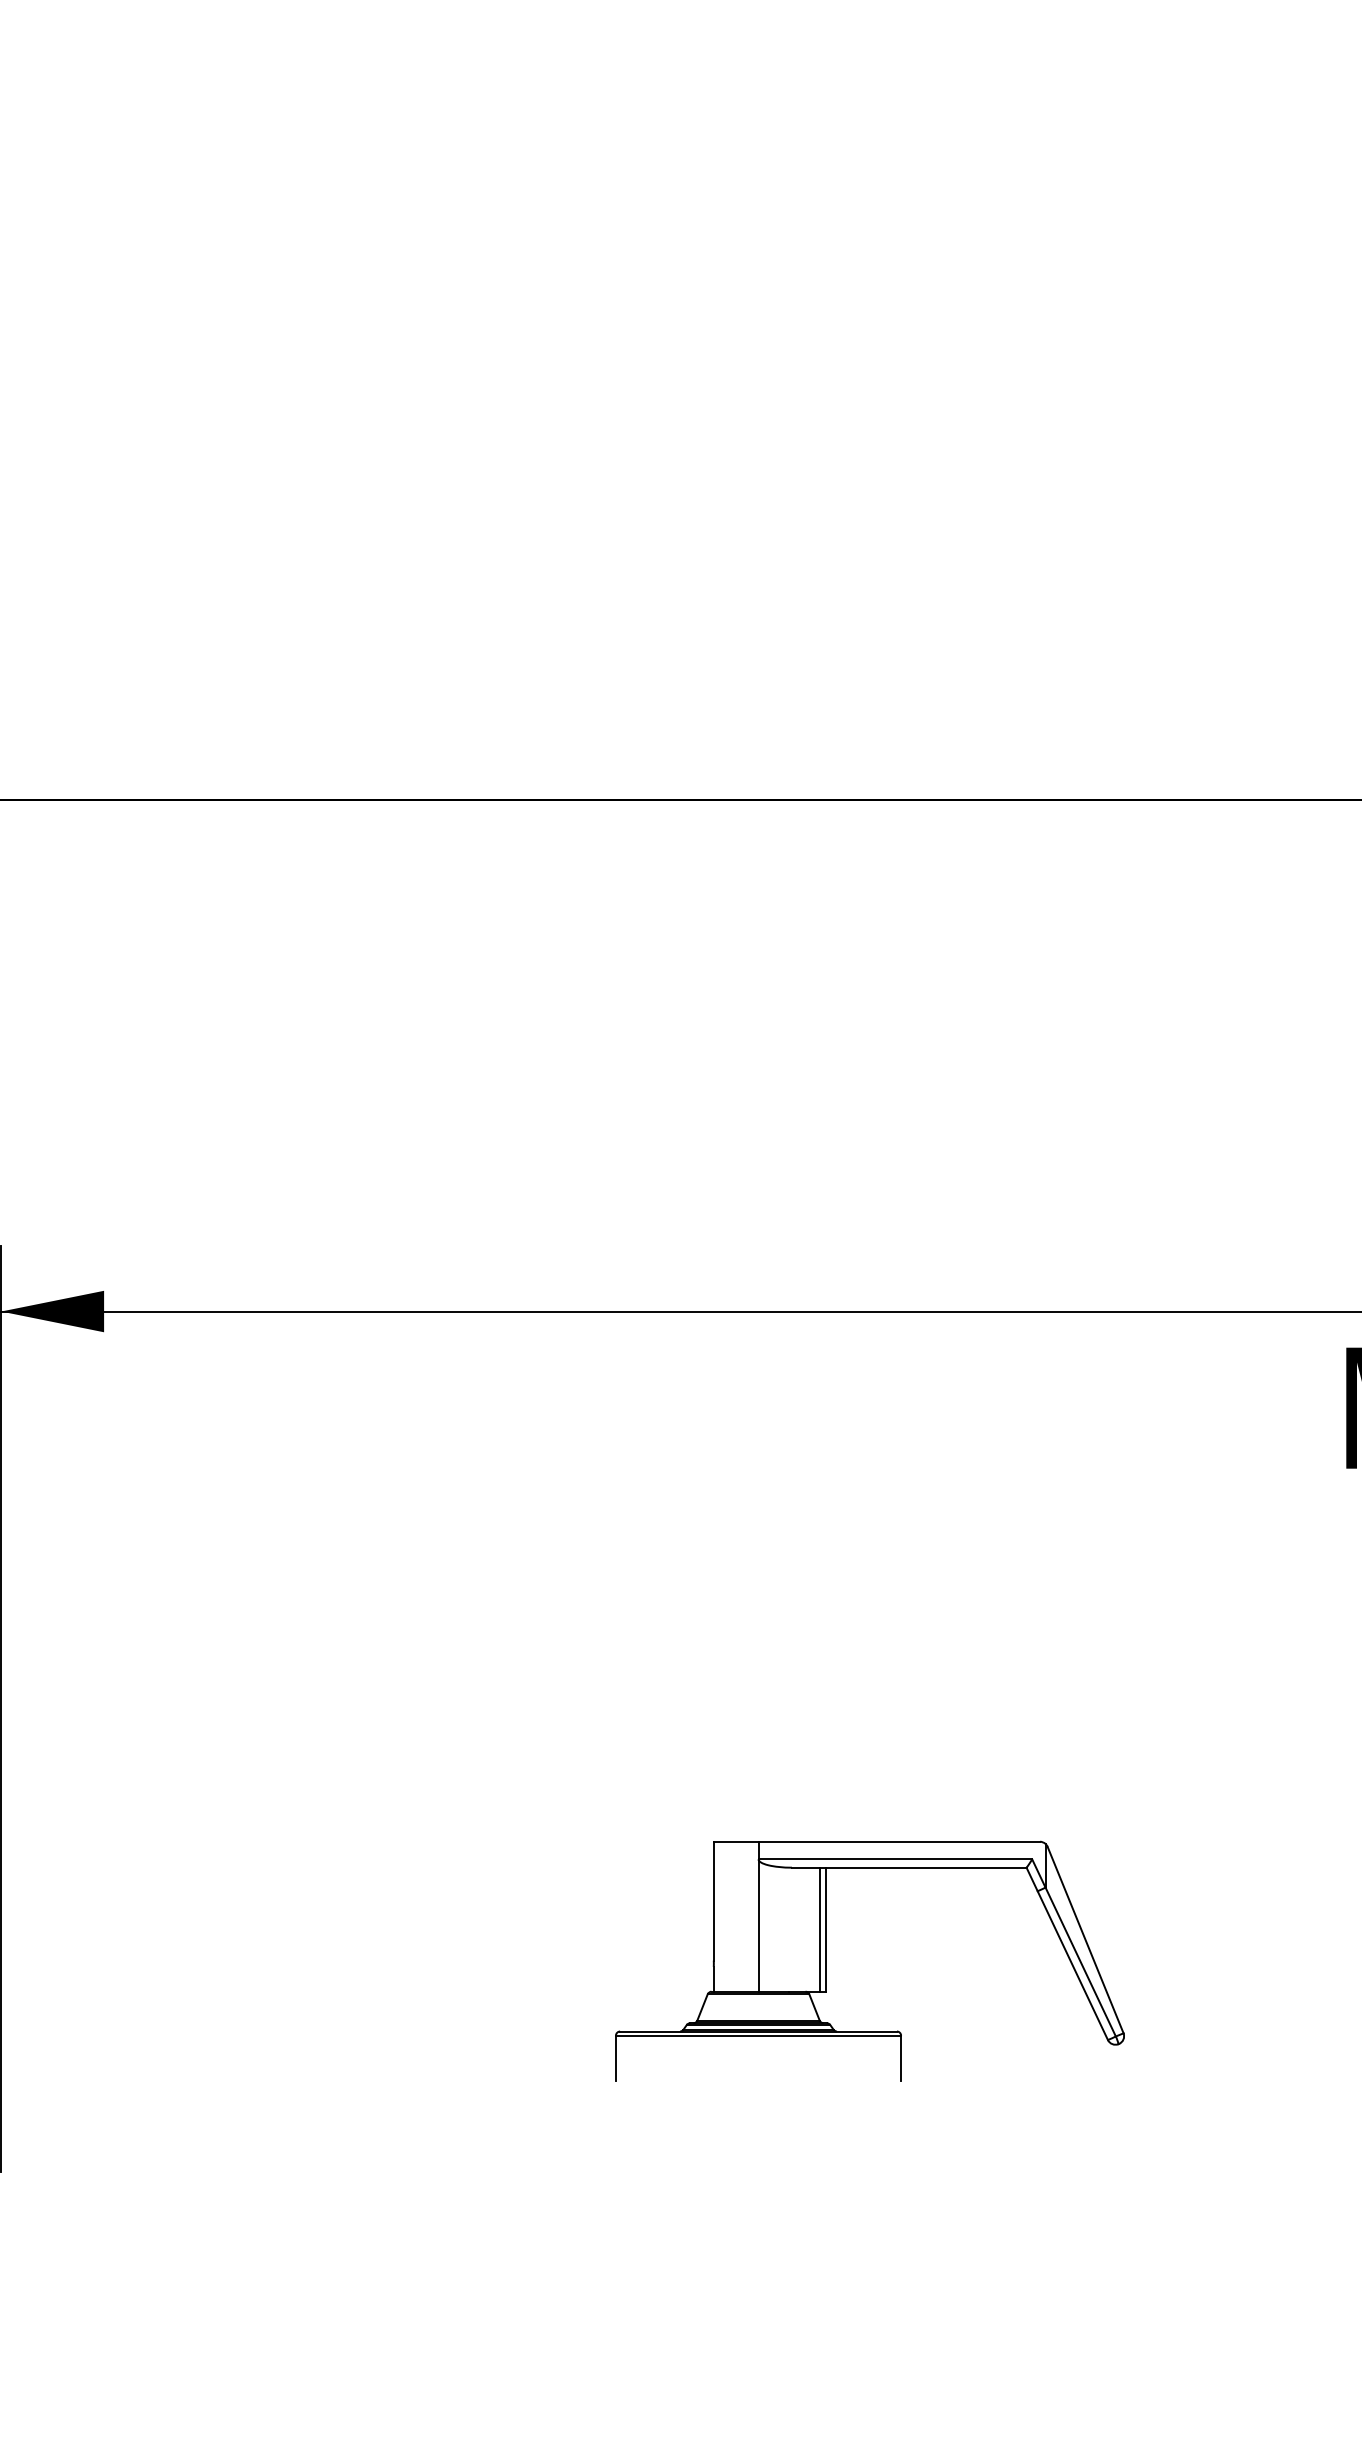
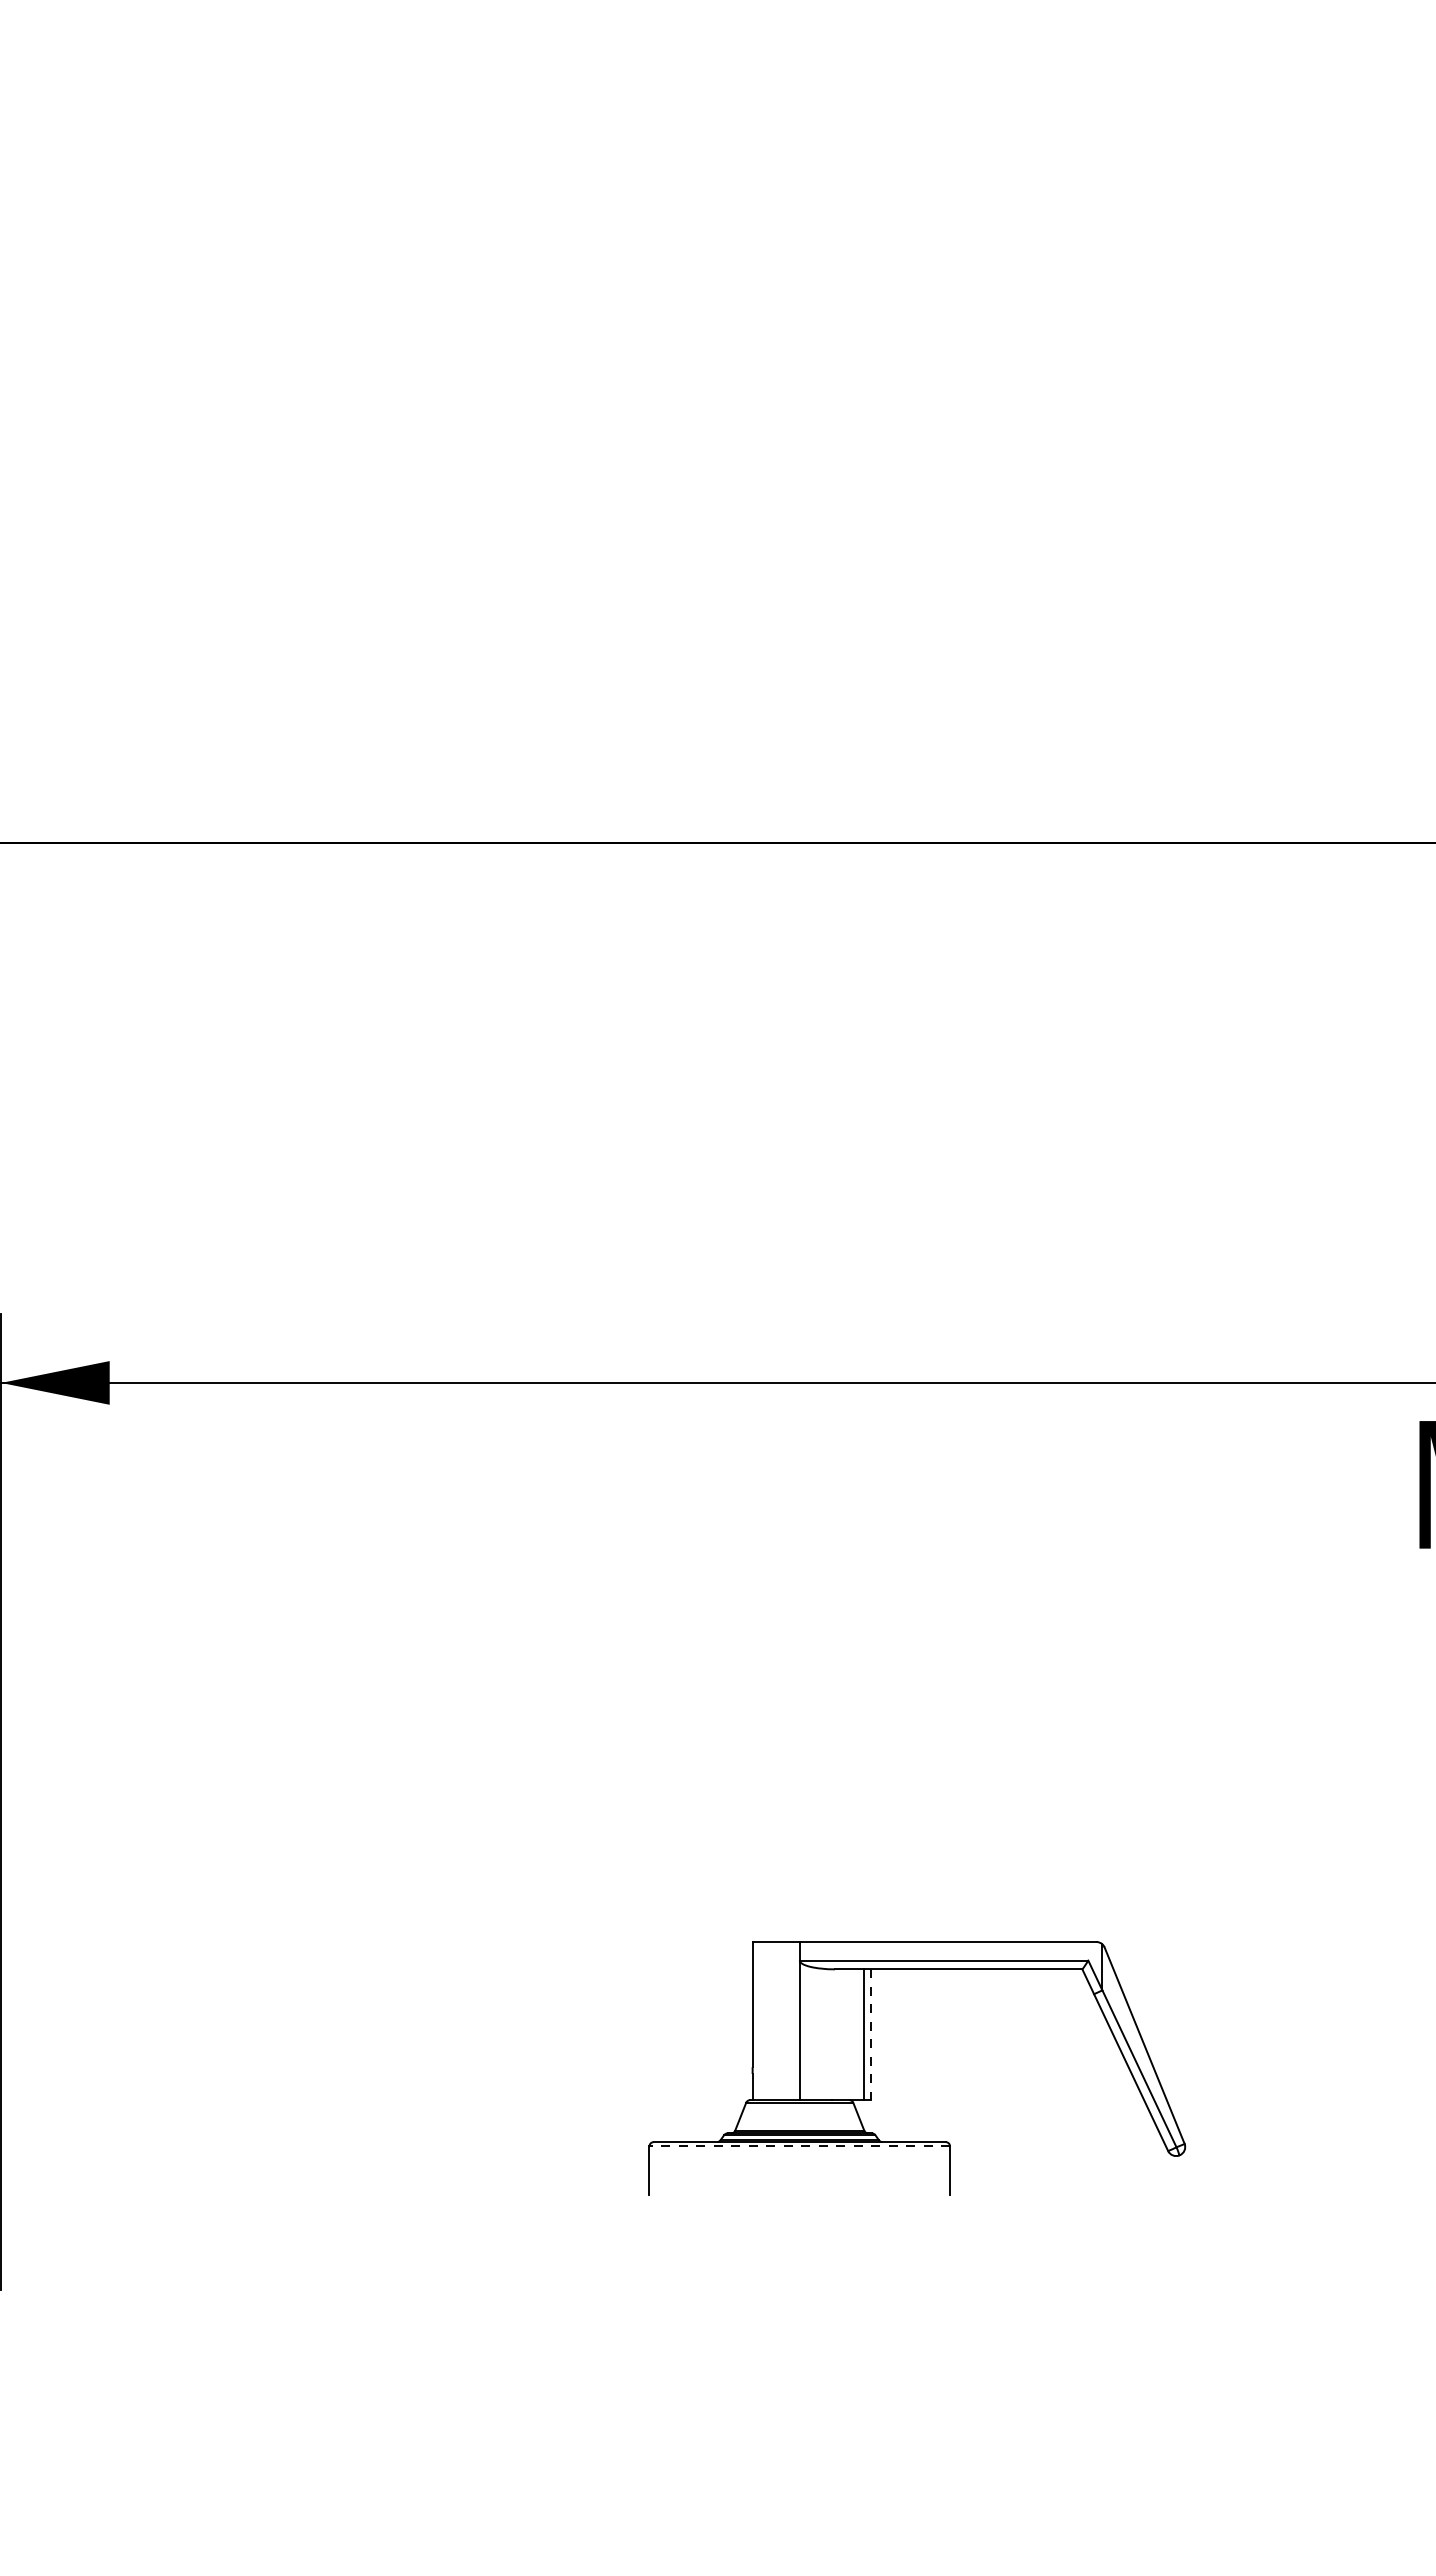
line: (825, 1930) -> (870, 2035), solid -> dashed
line: (758, 2035) -> (799, 2146), solid -> dashed

